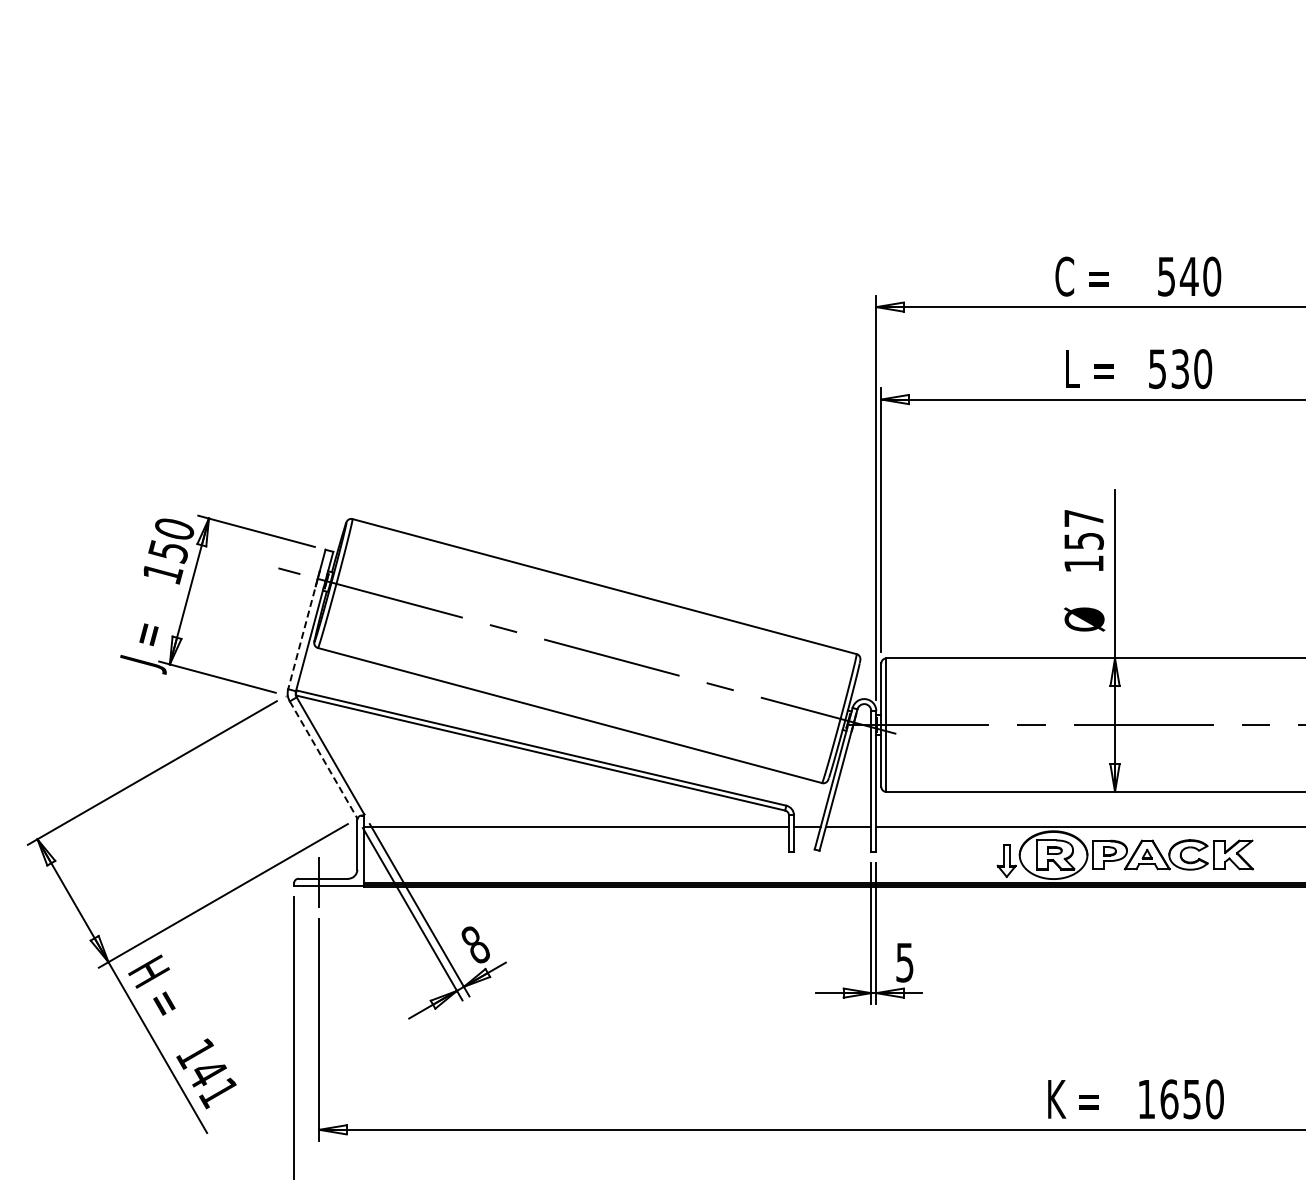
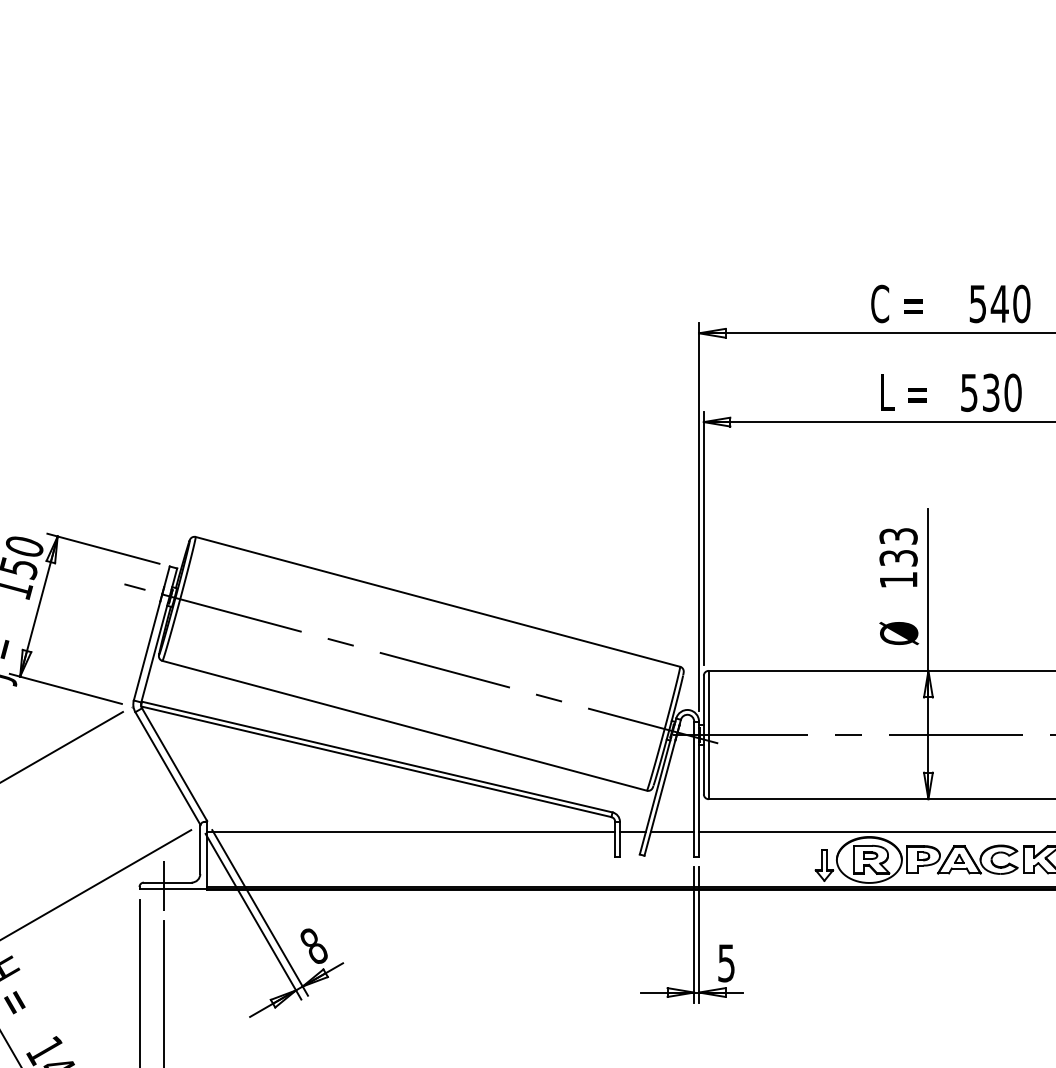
text: (1083, 529) -> (898, 547), 157 -> 133
line: (302, 634) -> (147, 647), dashed -> solid
line: (323, 759) -> (167, 768), dashed -> solid

